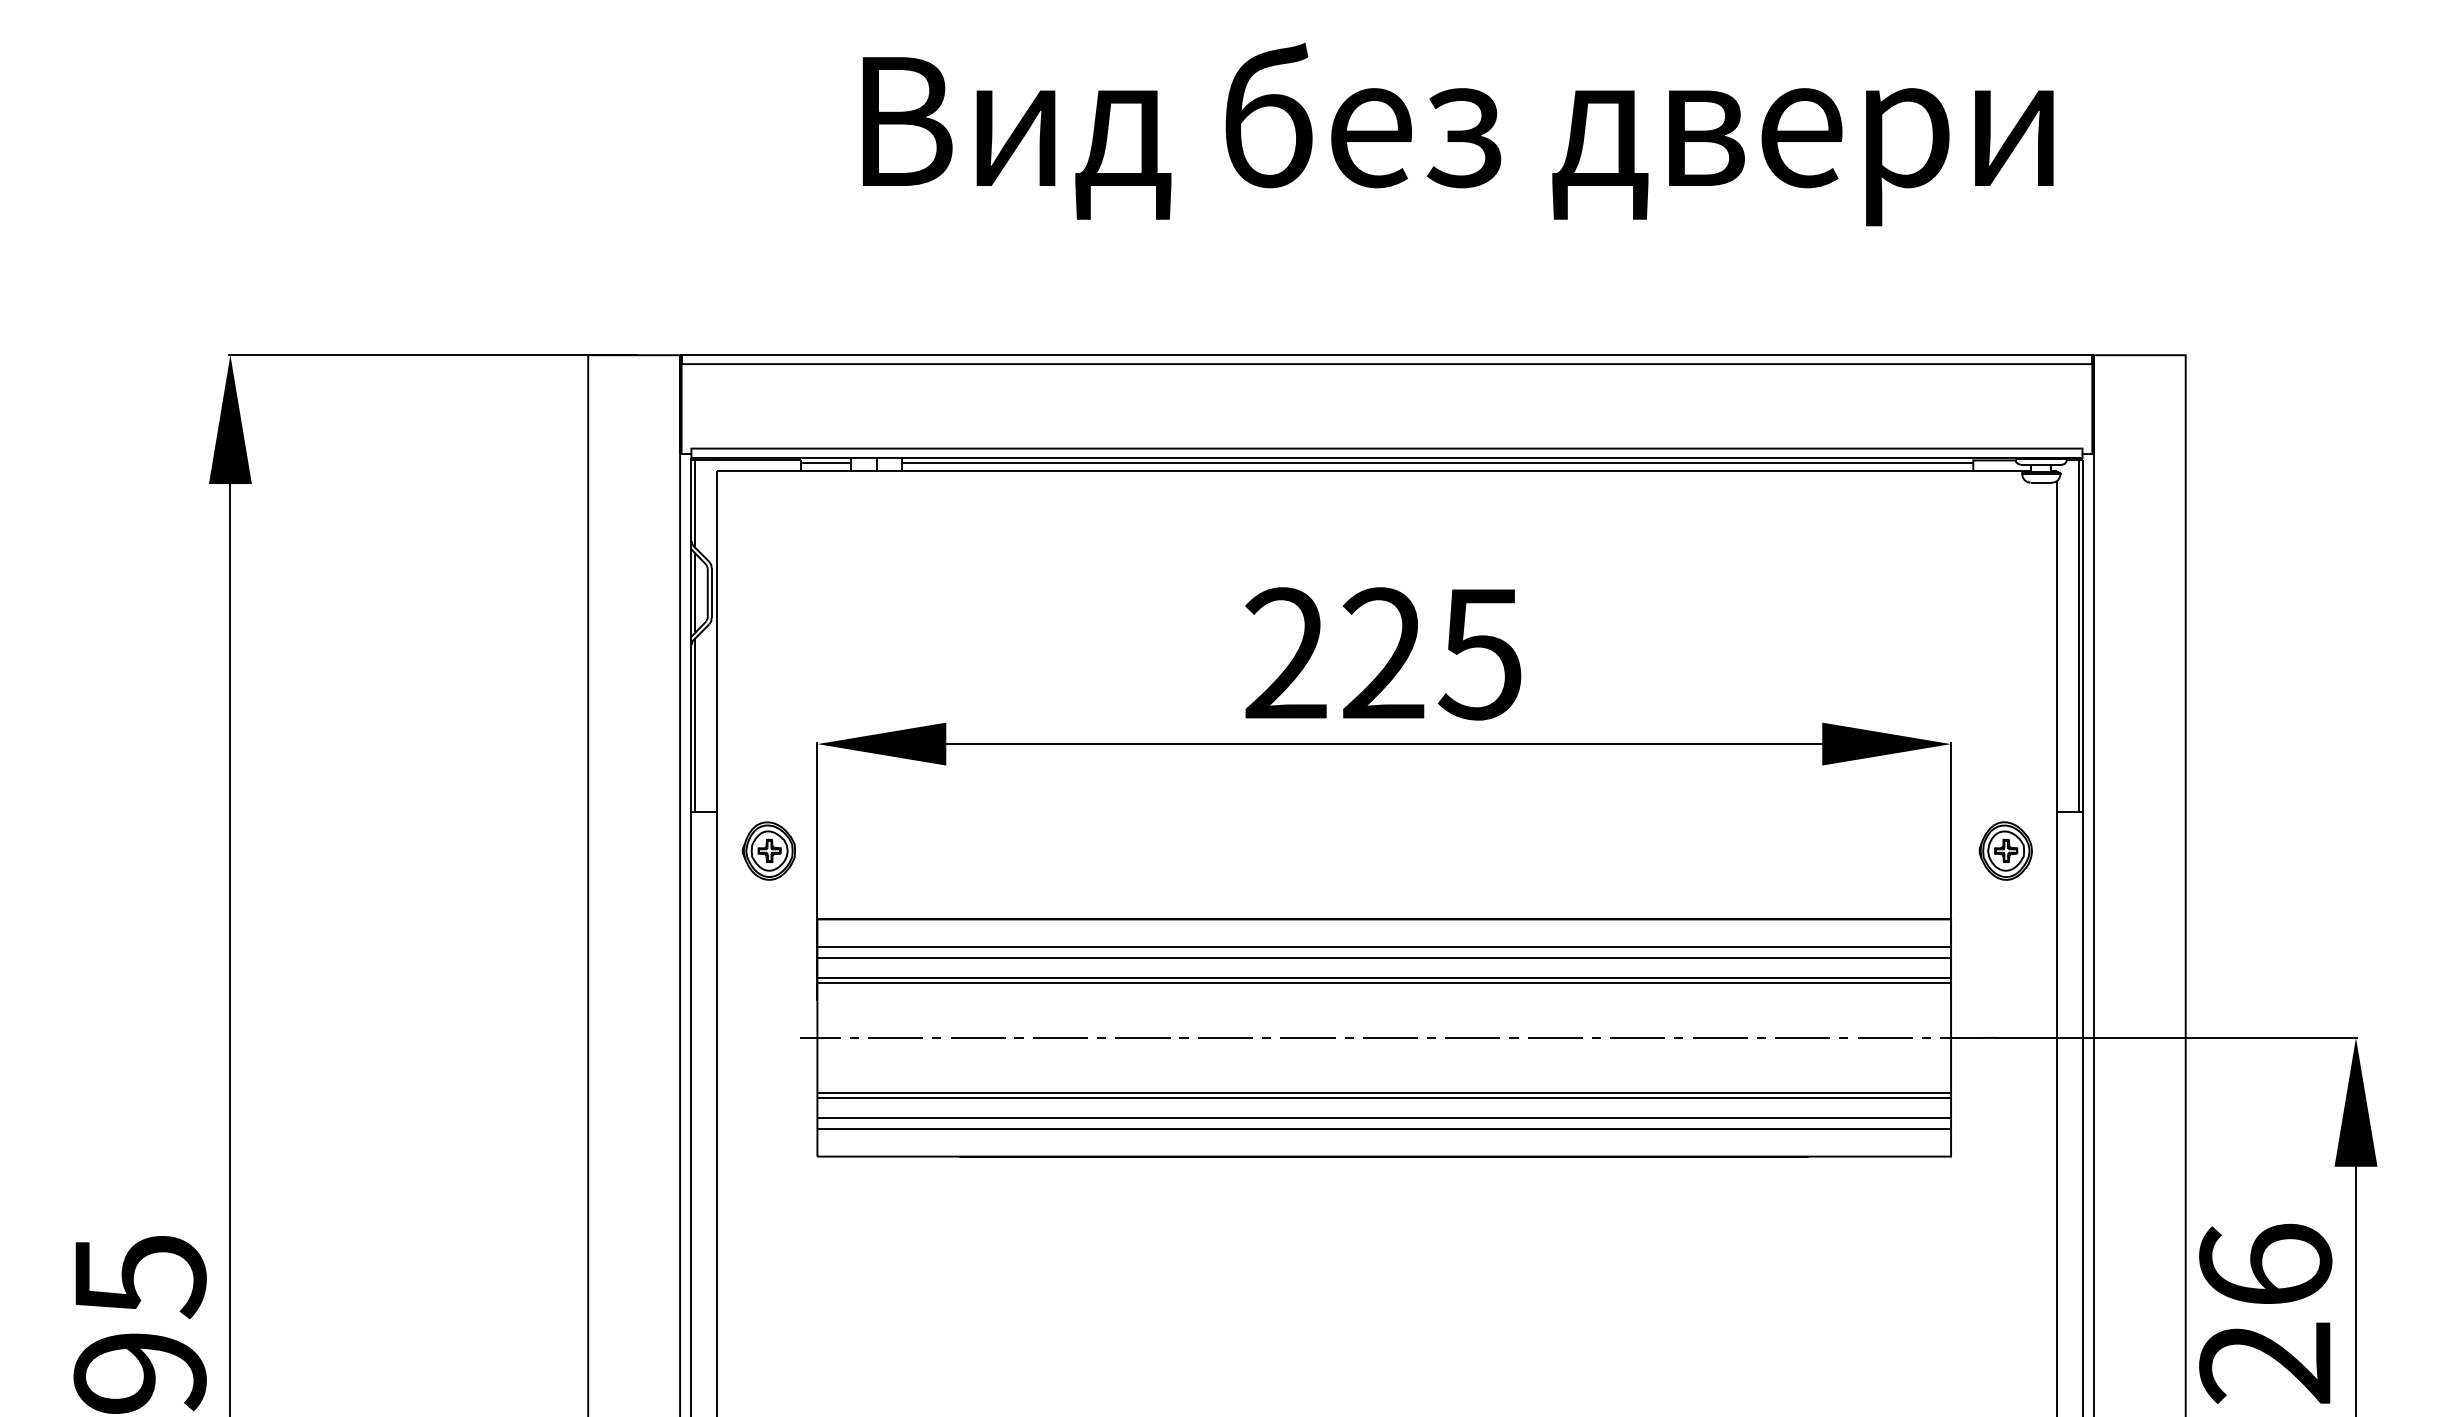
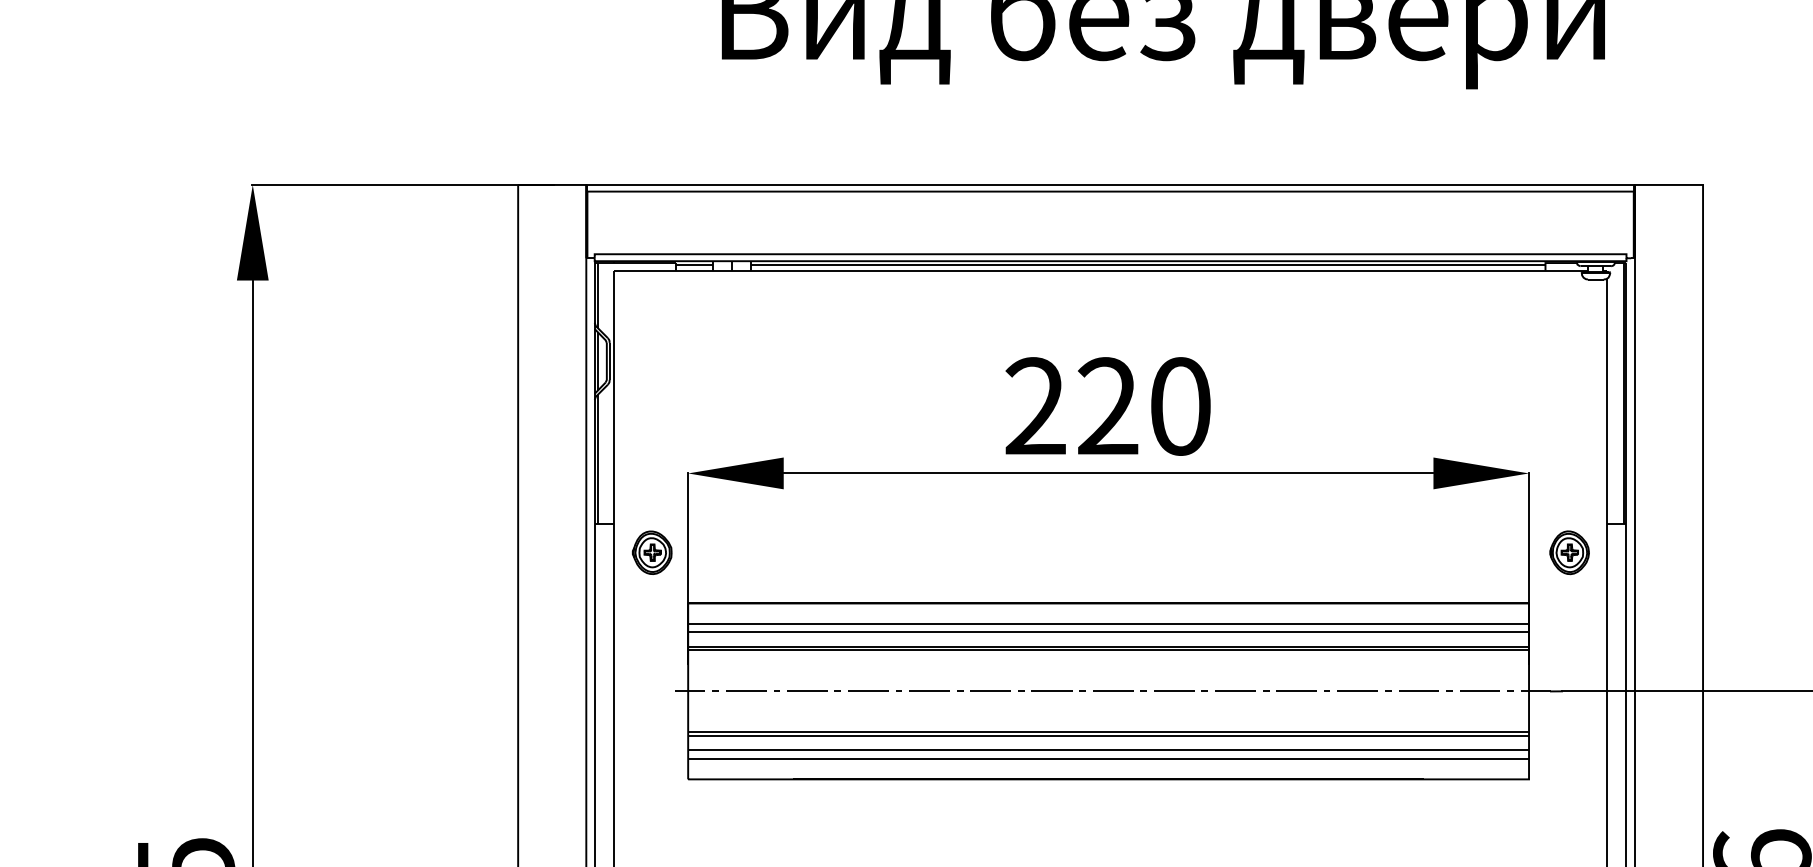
text: (1479, 653) -> (1179, 406), 225 -> 220

